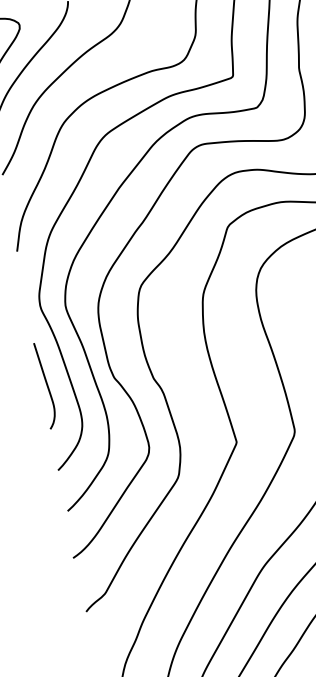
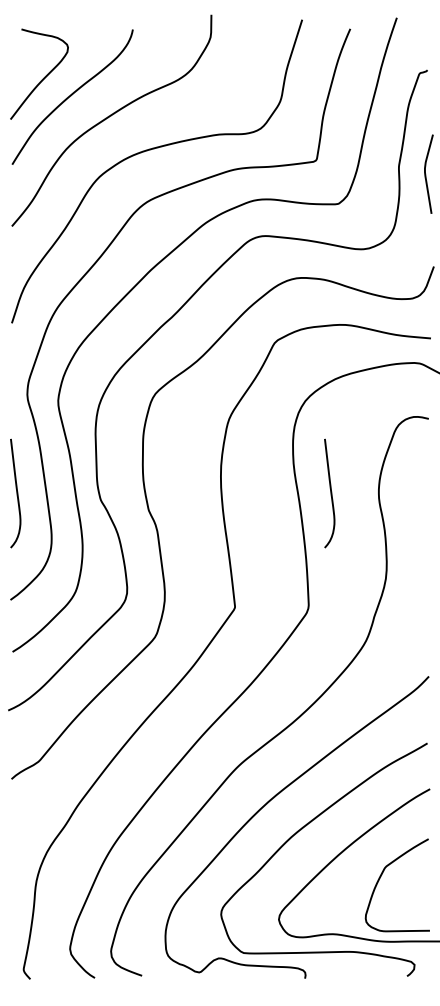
curve: (294, 337) -> (330, 493), added

